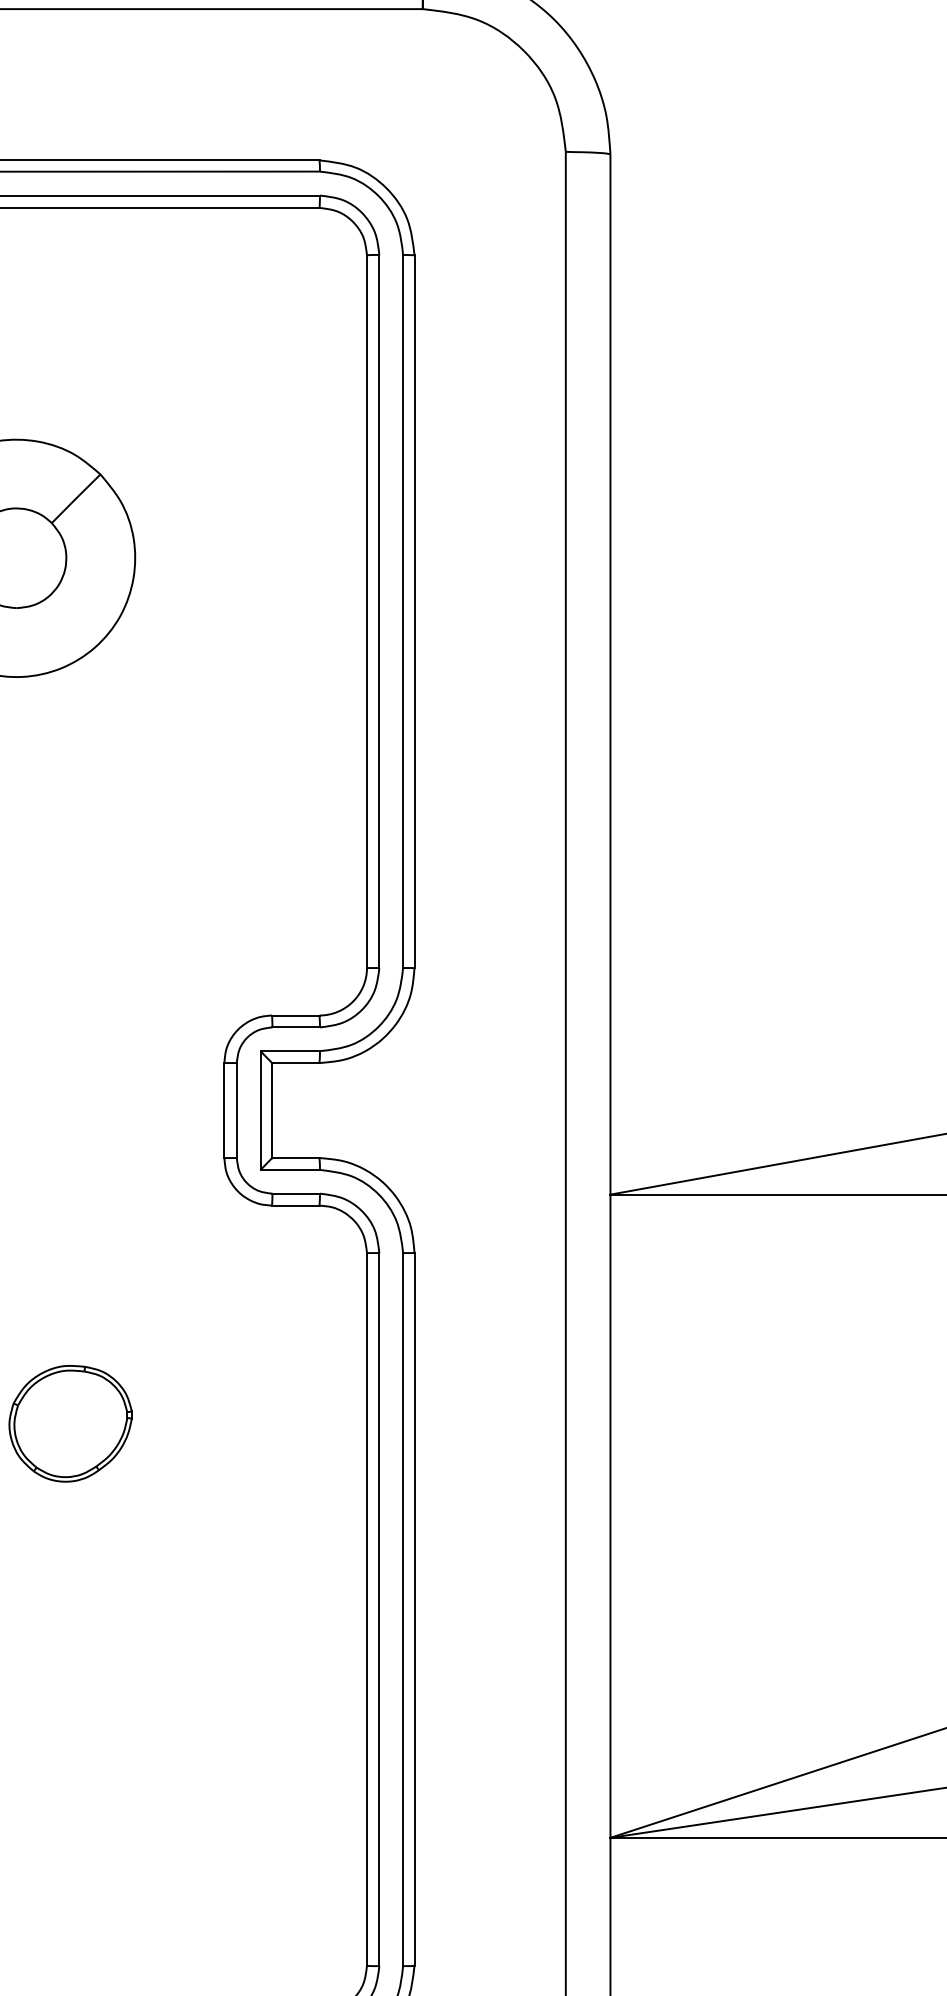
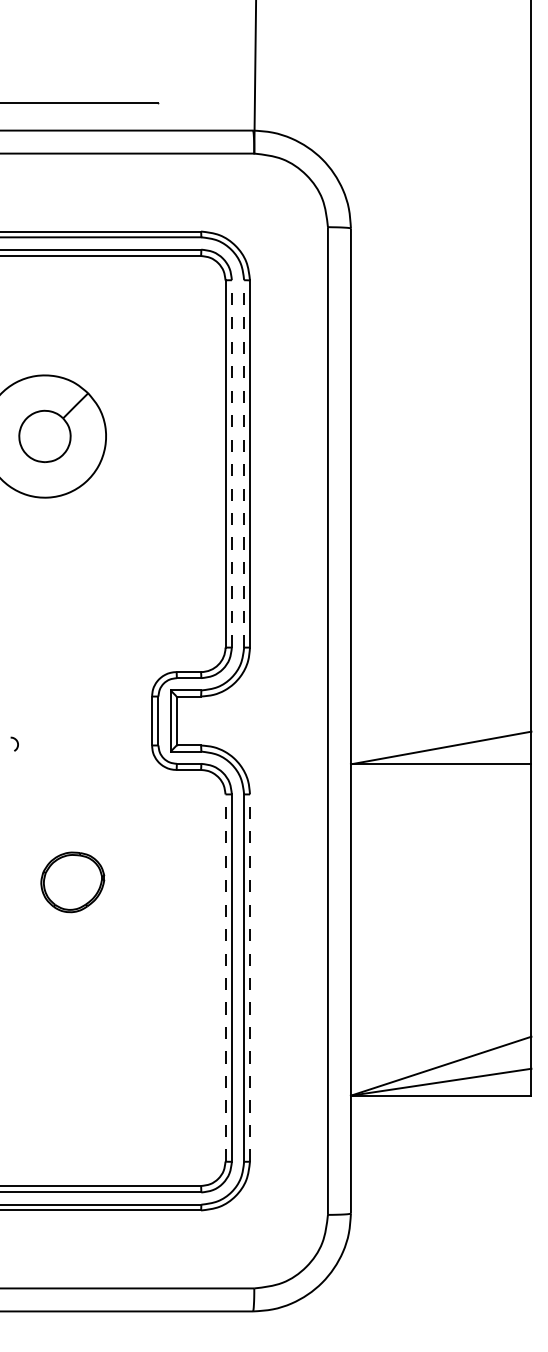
line: (378, 610) -> (231, 463), solid -> dashed
line: (403, 610) -> (244, 463), solid -> dashed
line: (366, 1608) -> (225, 977), solid -> dashed
line: (415, 1608) -> (250, 977), solid -> dashed

